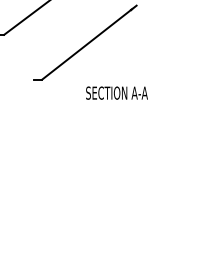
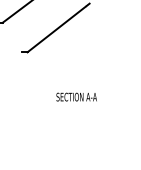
text: (116, 92) -> (76, 96), moved

